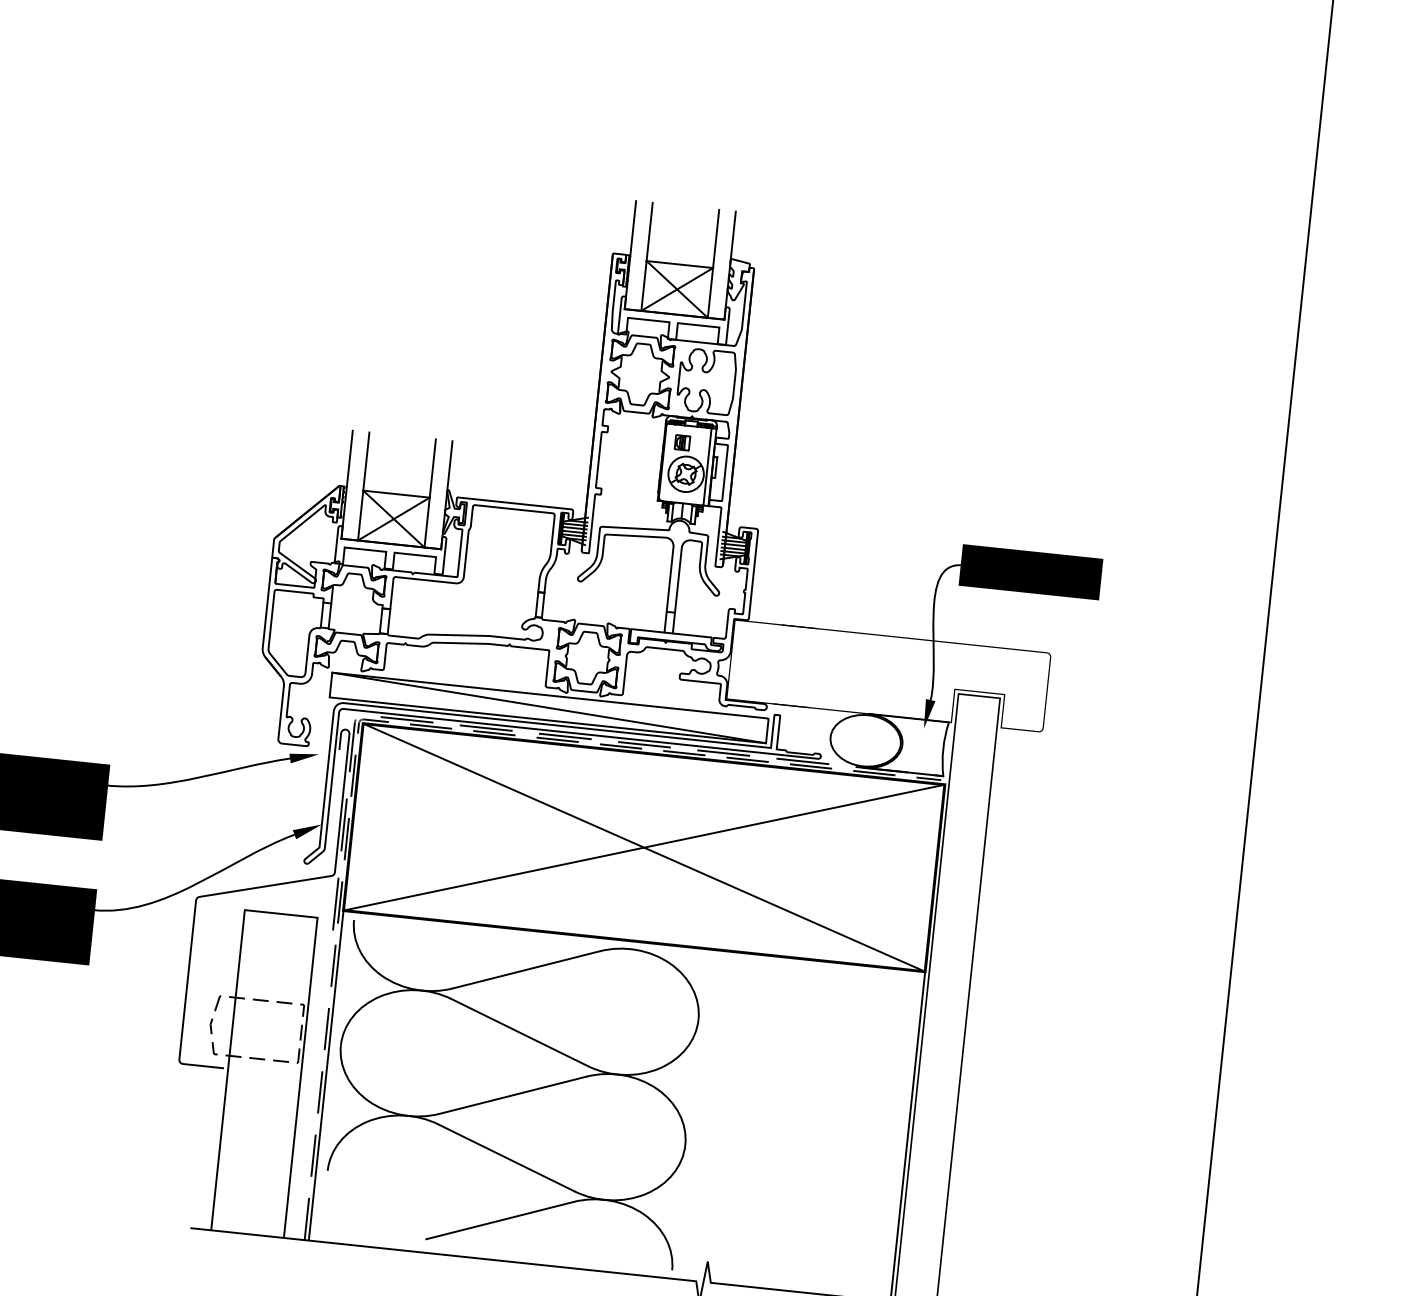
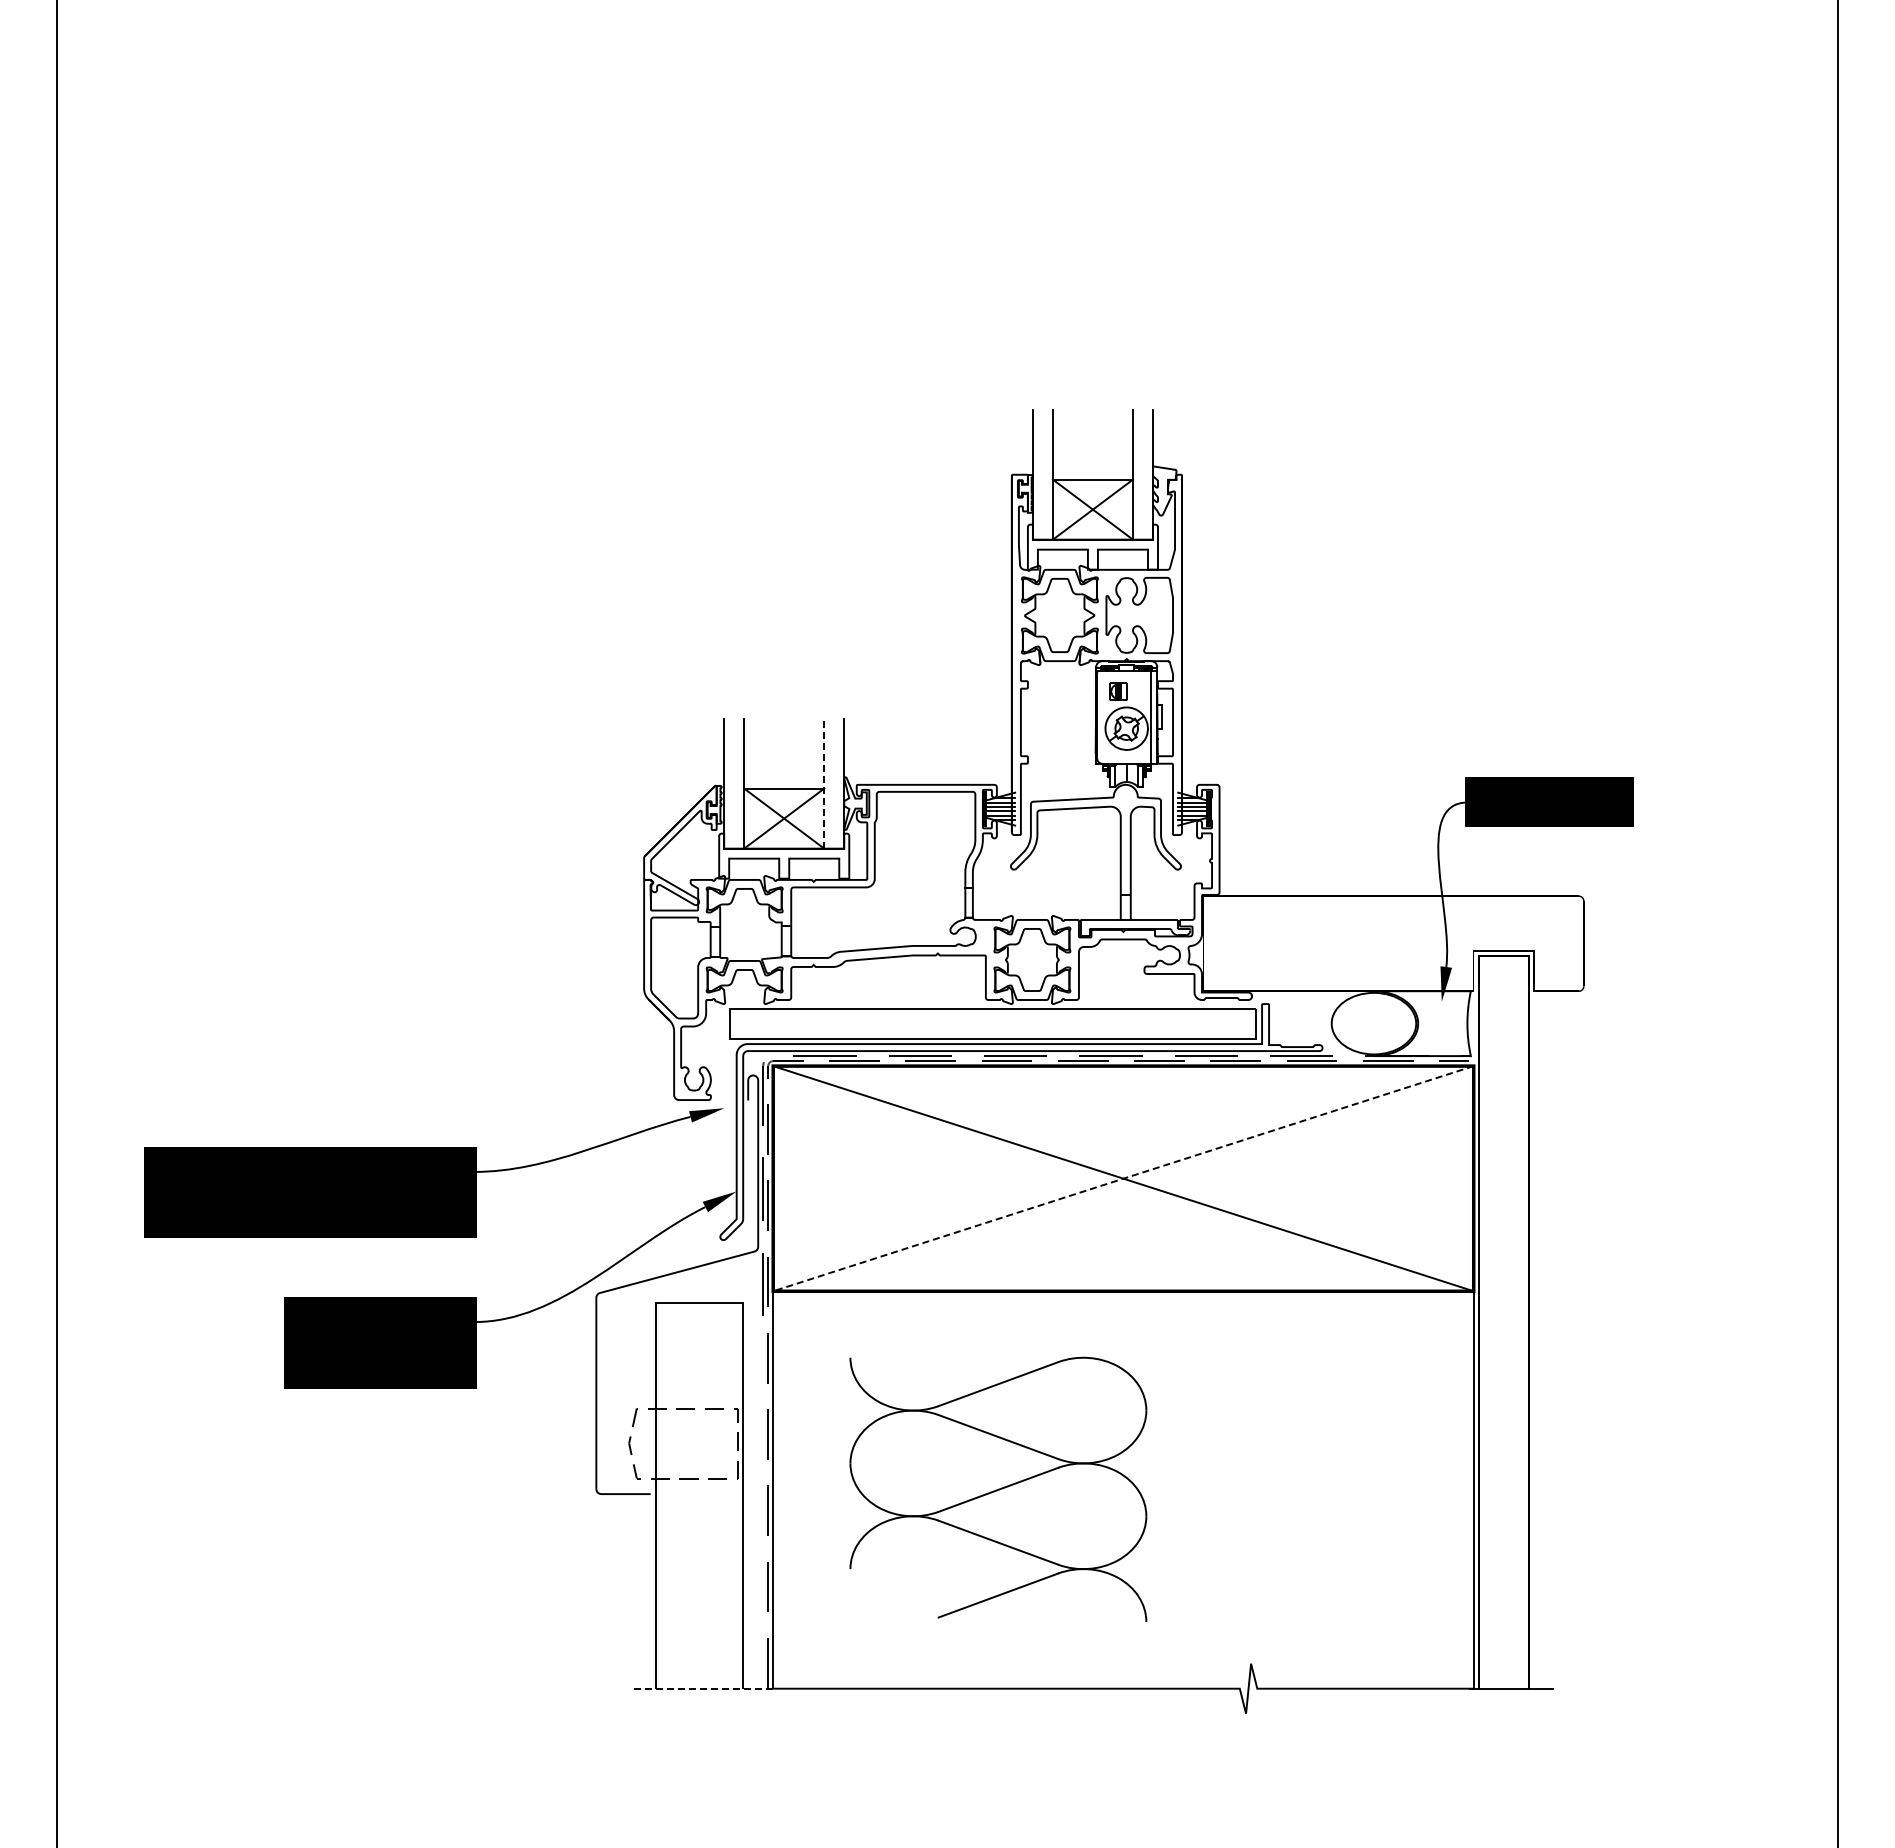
line: (430, 493) -> (824, 783), solid -> dashed
line: (548, 708) -> (992, 1024), removed
line: (644, 847) -> (1123, 1178), solid -> dashed
part: (513, 1094) -> (998, 1489), size x0.7
line: (249, 1234) -> (701, 1688), solid -> dashed

